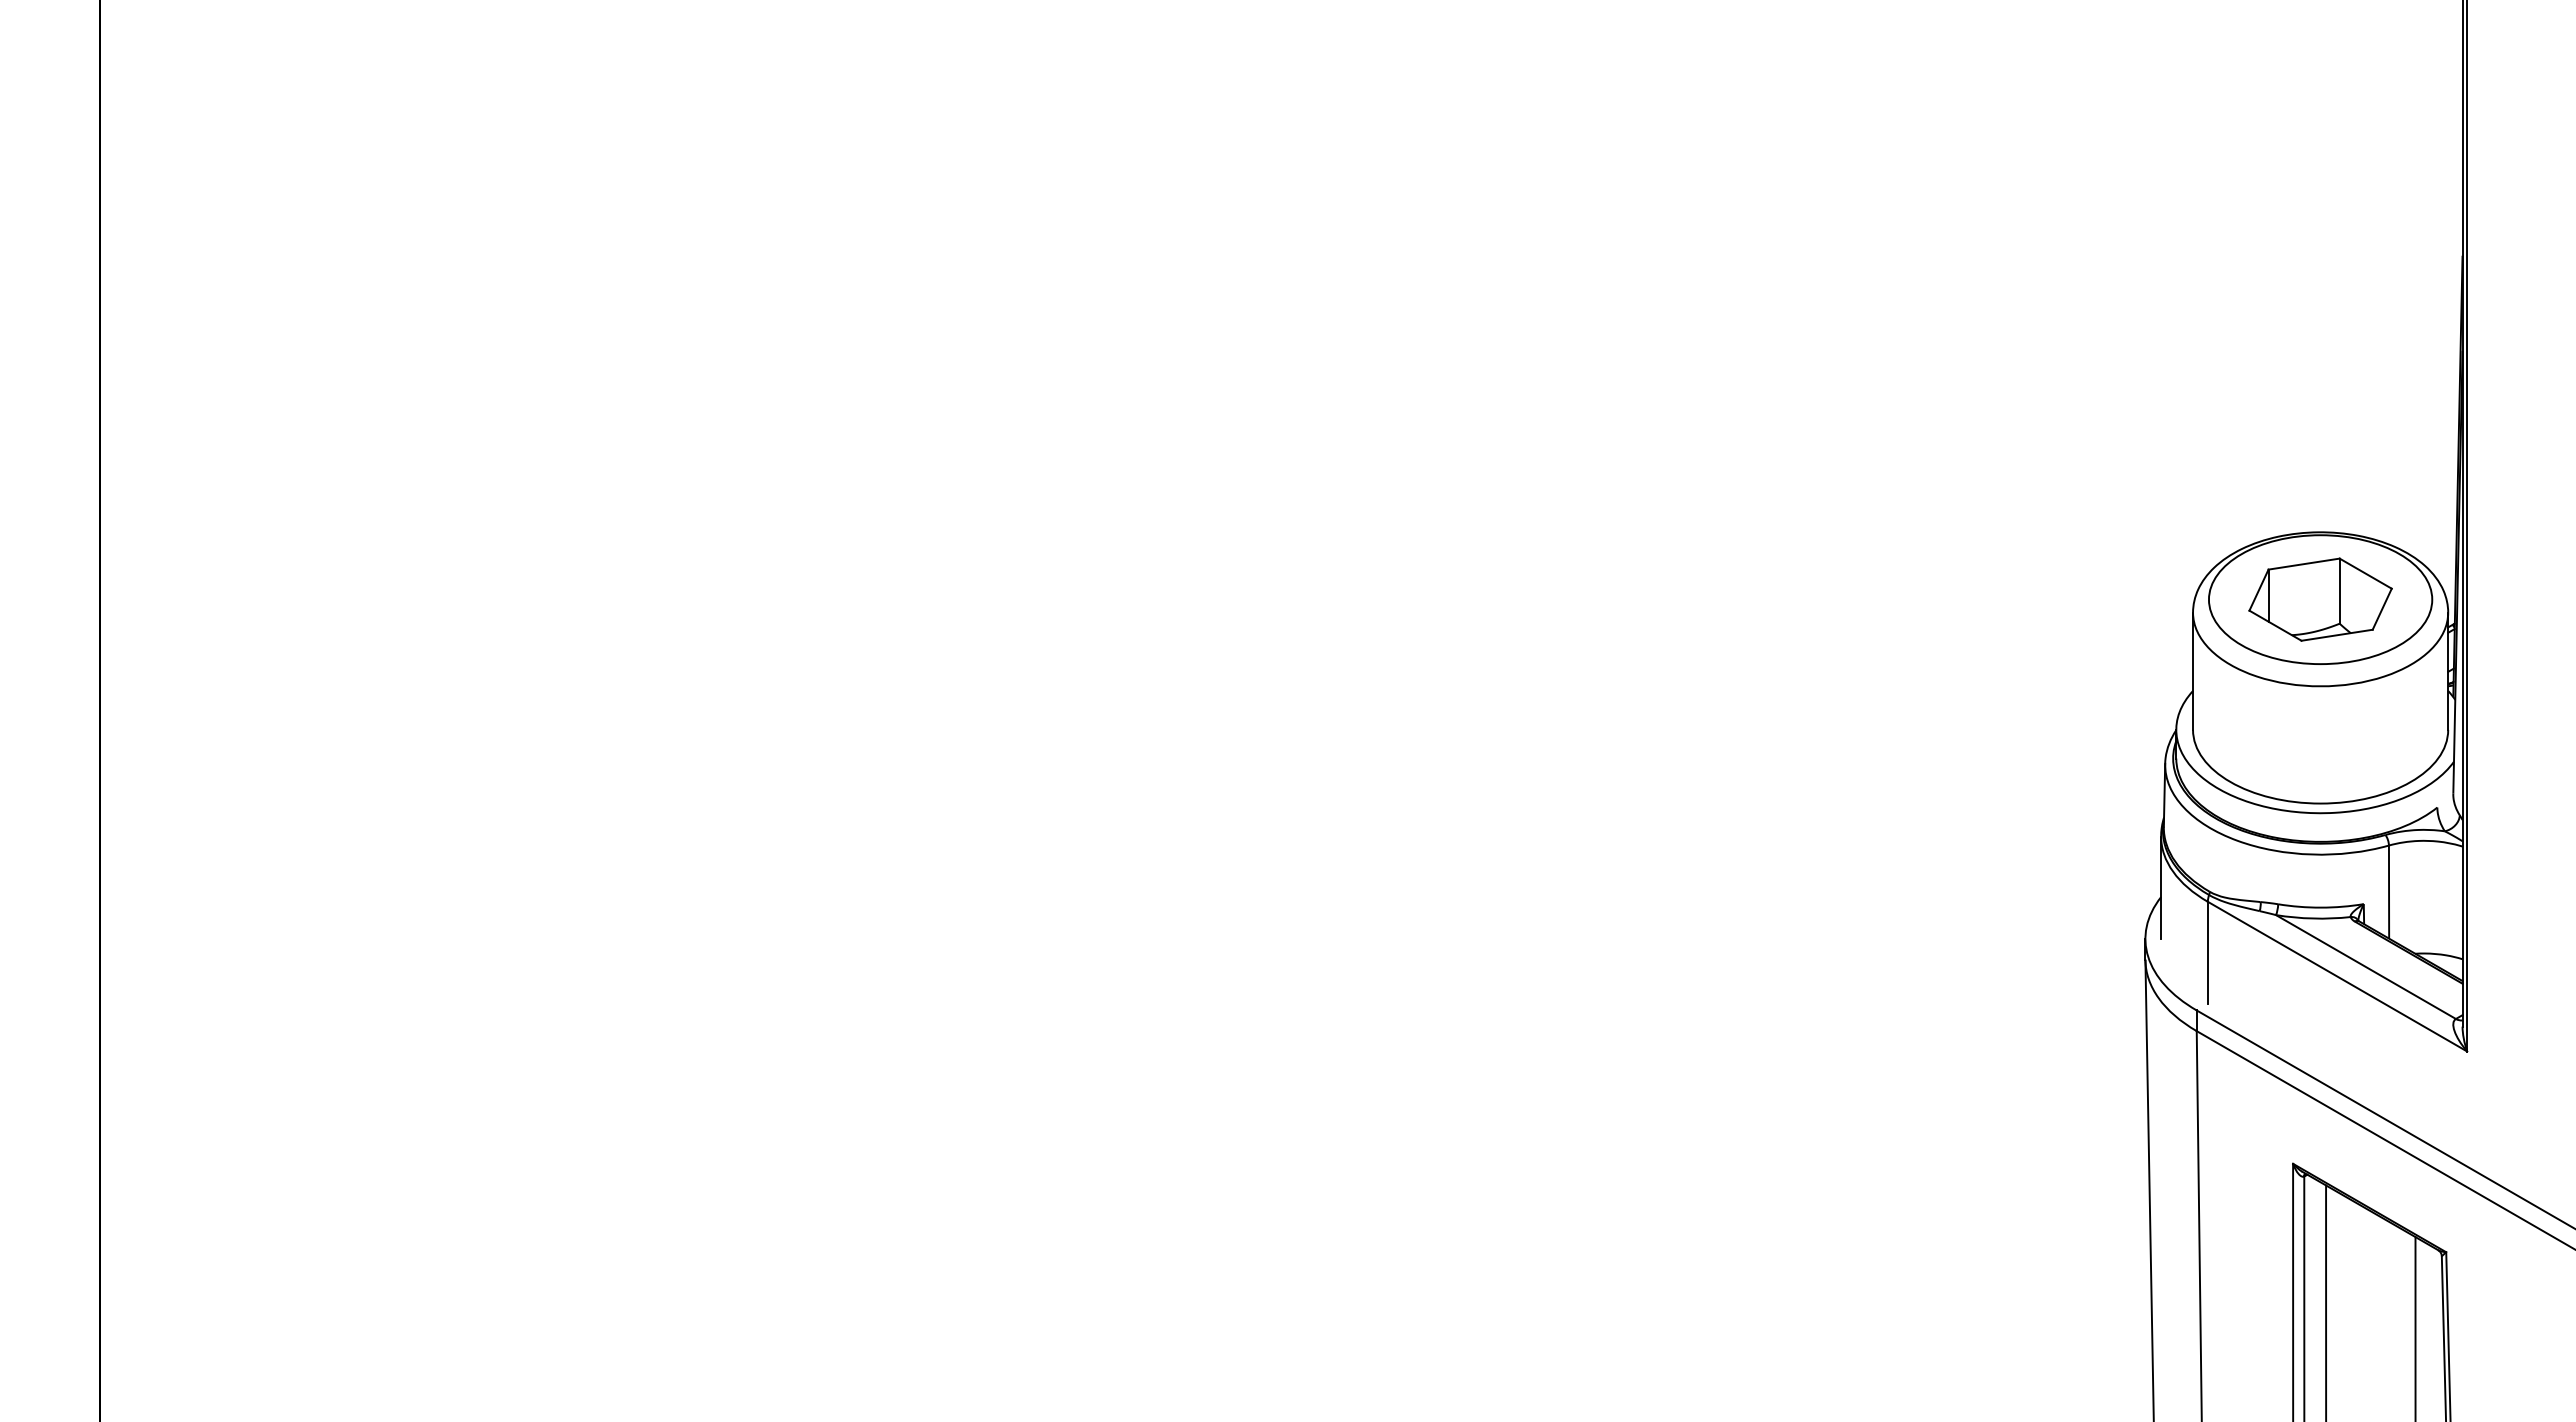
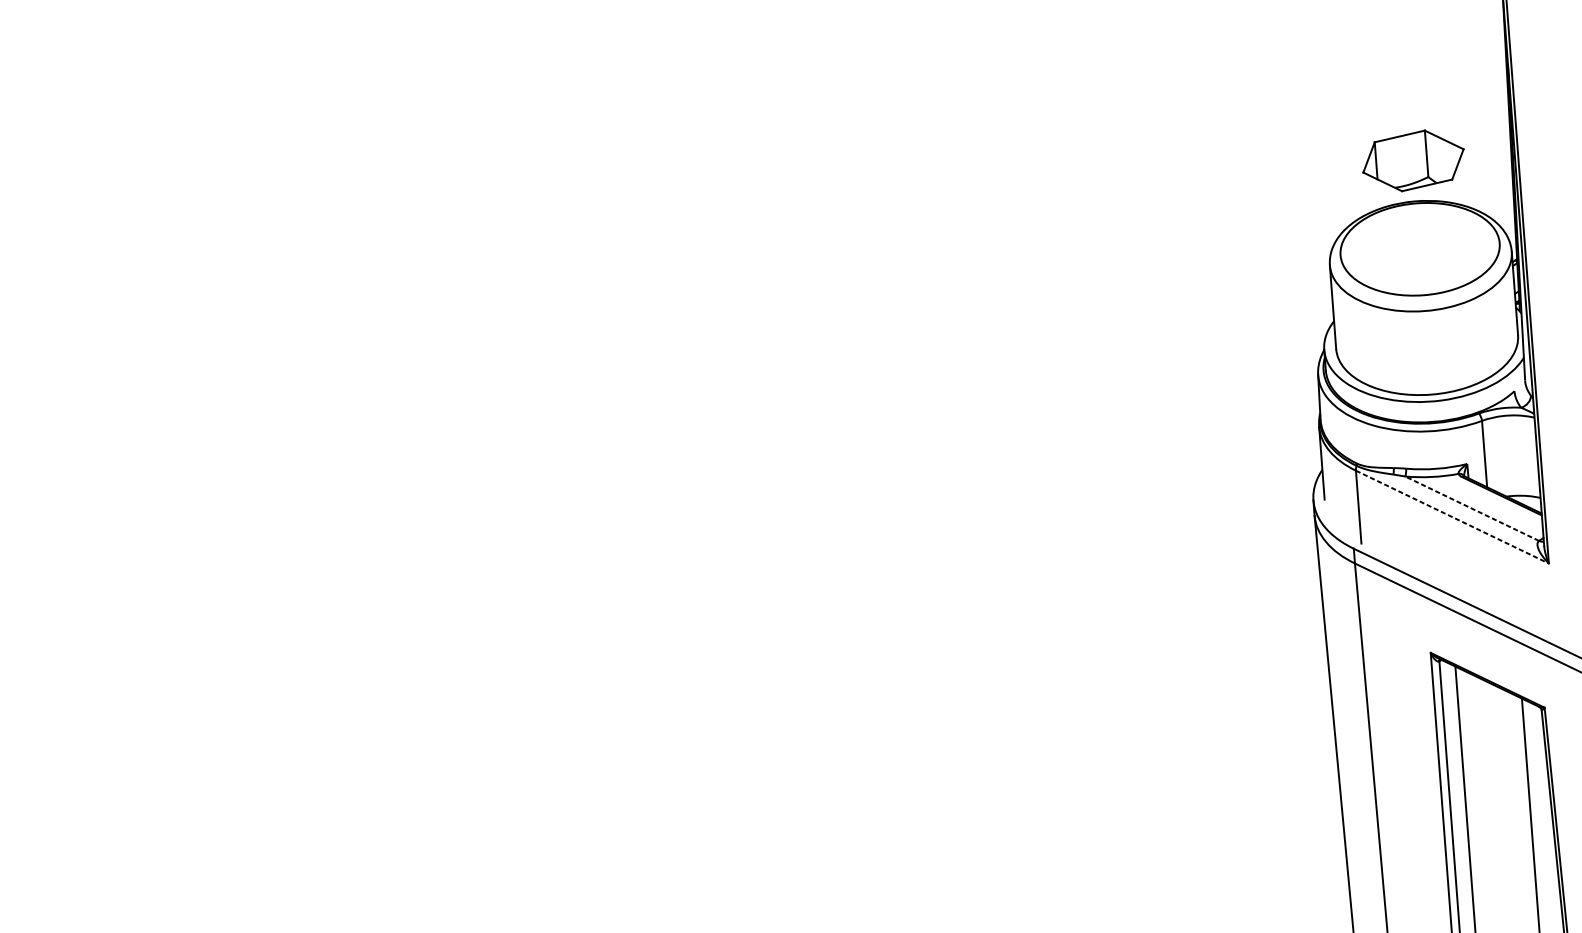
part: (2320, 599) -> (1413, 160), moved
line: (2365, 967) -> (1471, 509), solid -> dashed
line: (2337, 976) -> (1452, 517), solid -> dashed

